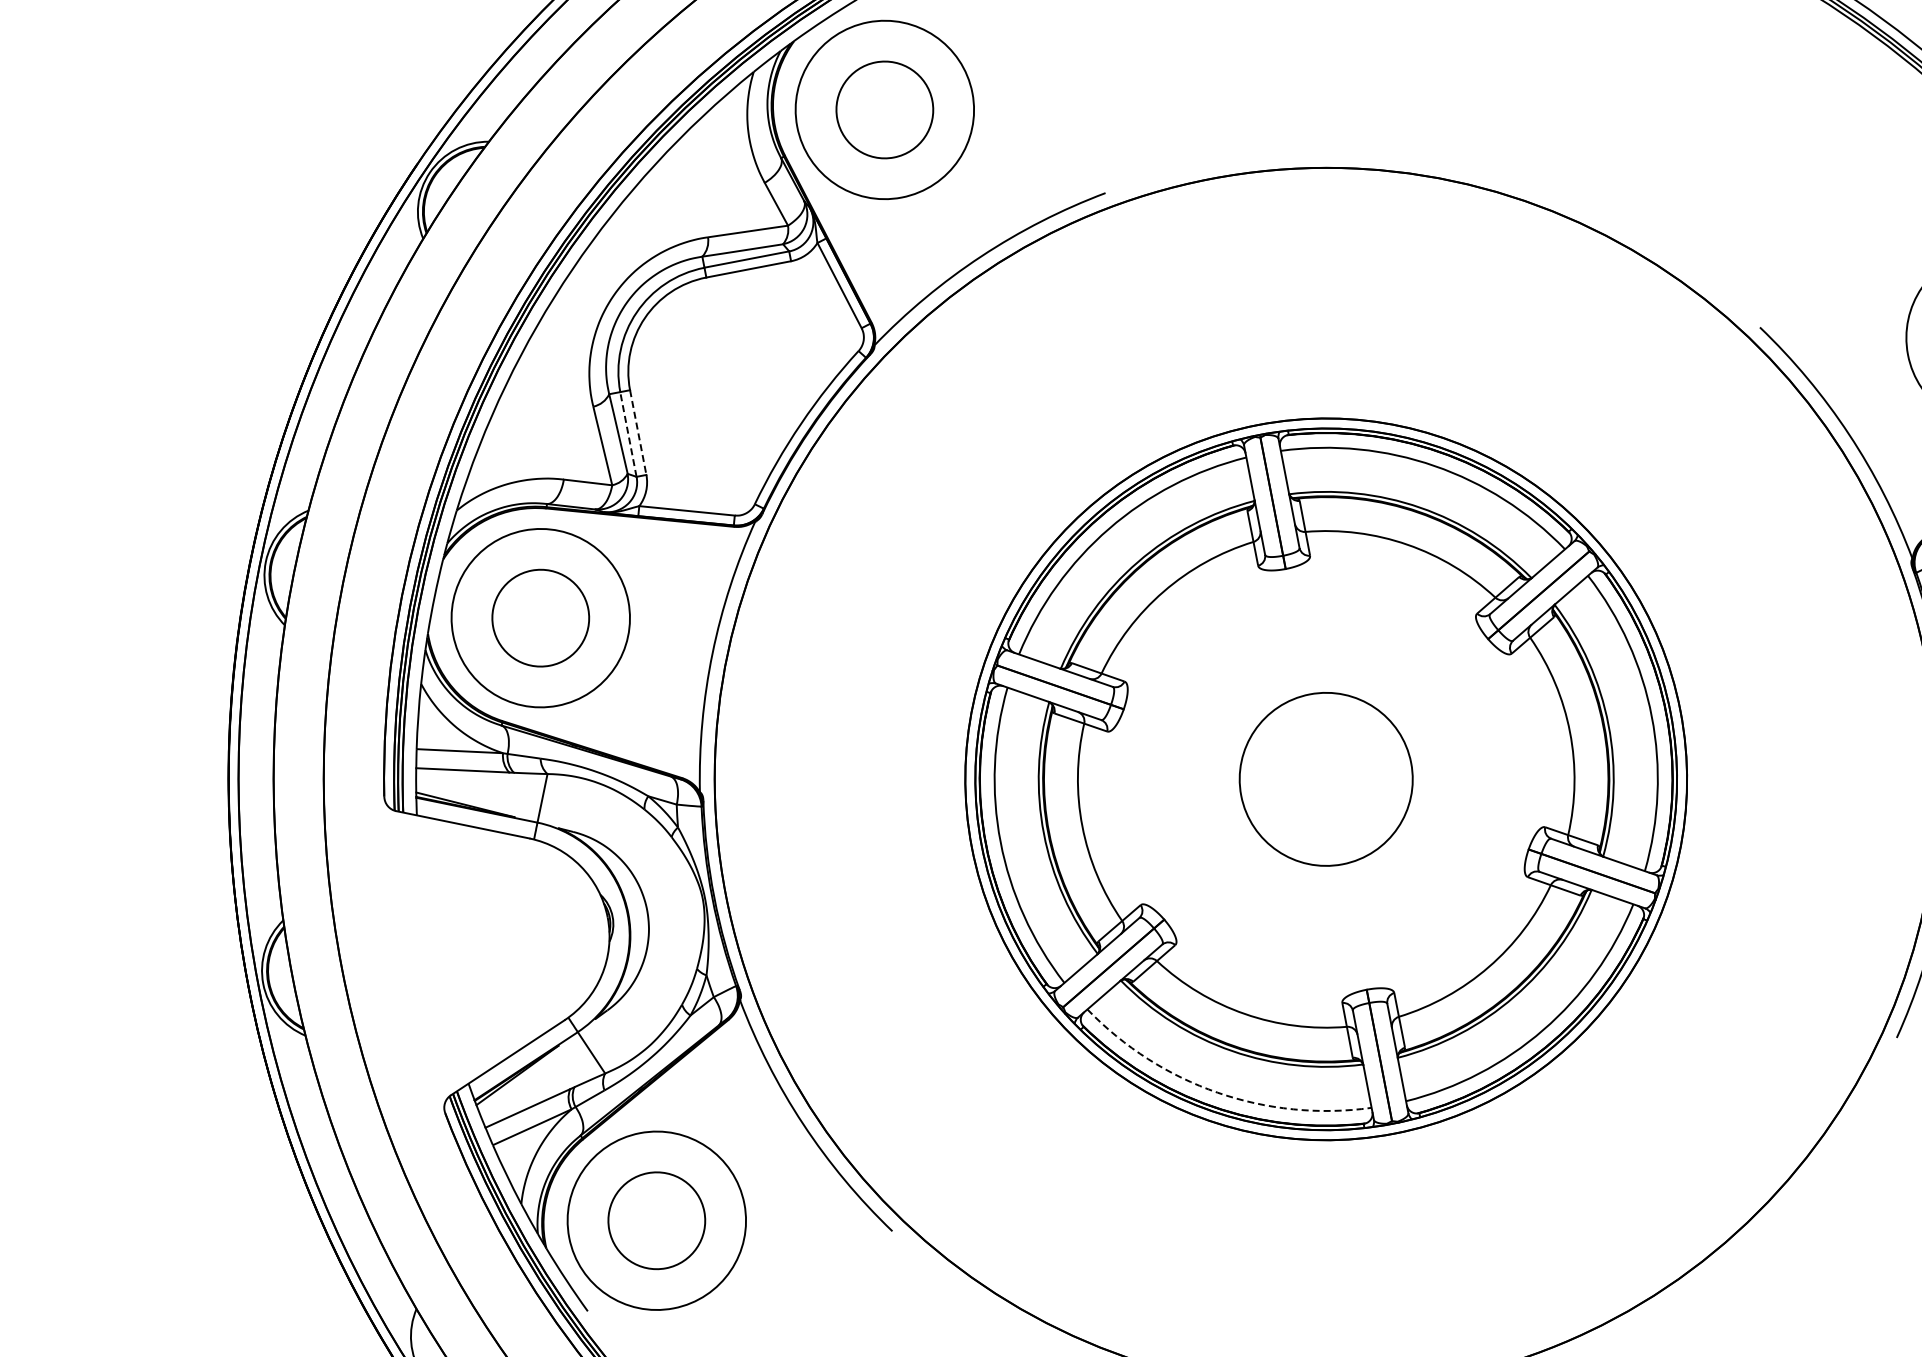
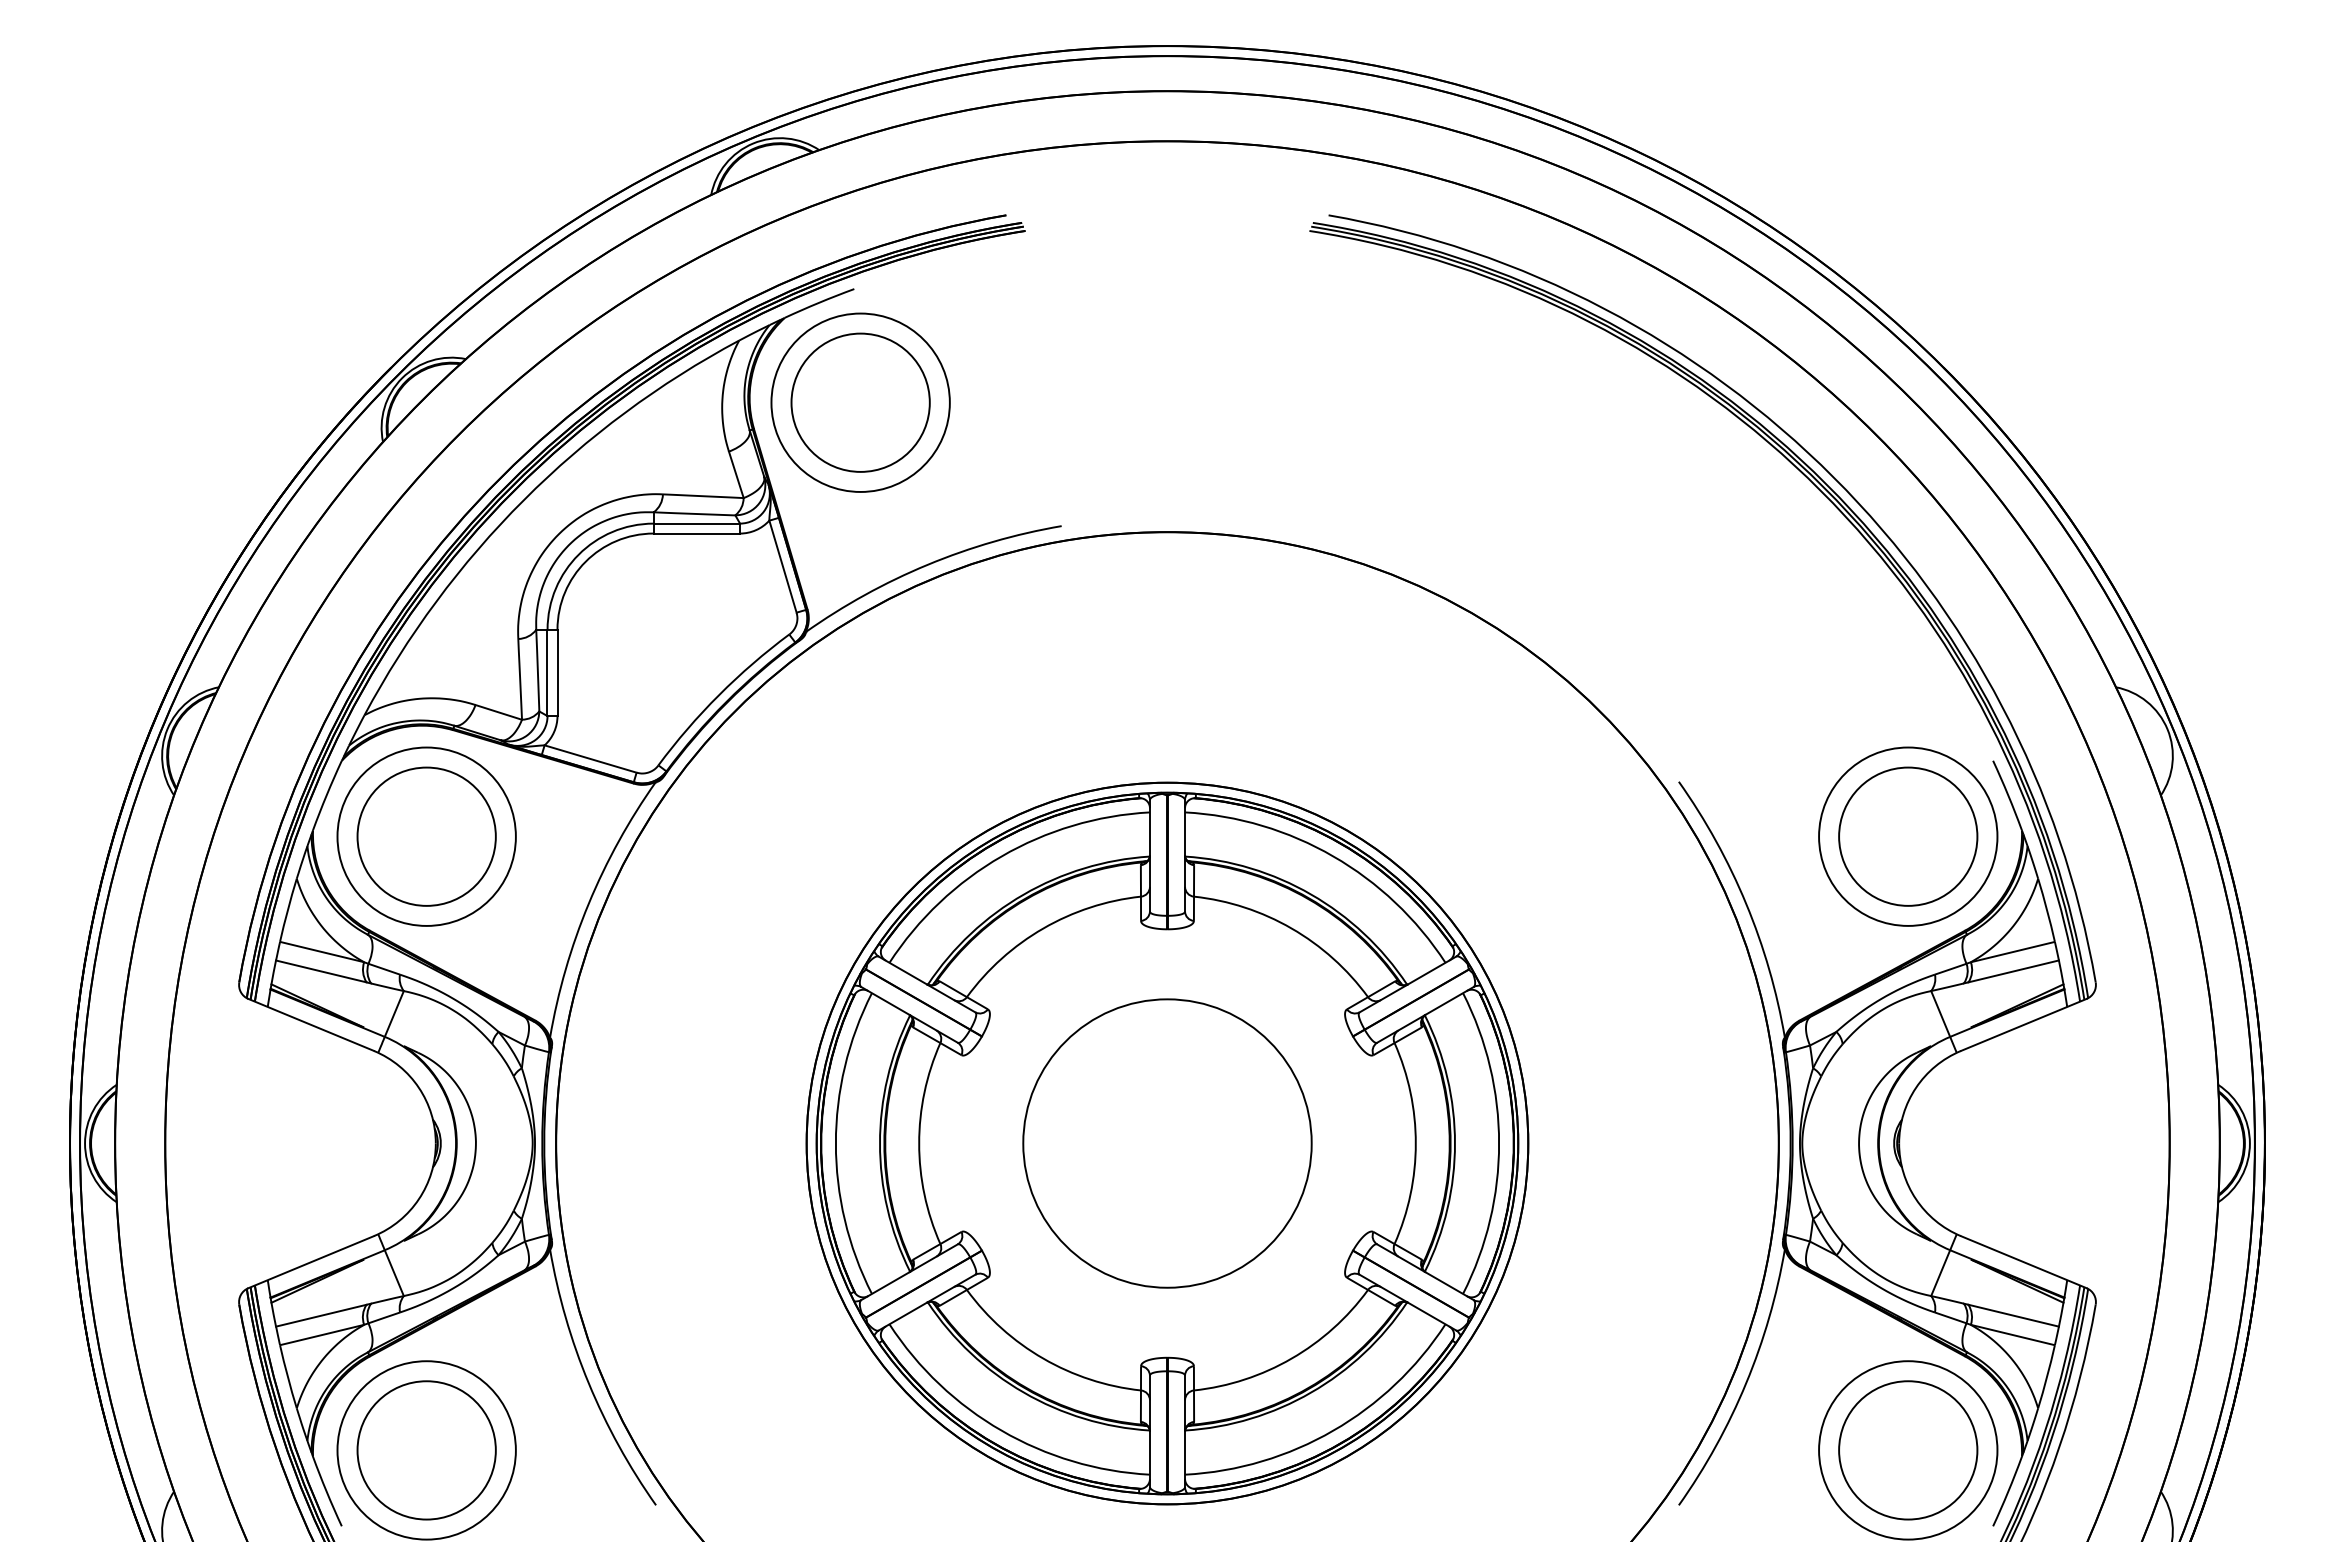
circle: (884, 109) -> (860, 402), size x1.43
line: (638, 433) -> (557, 673), dashed -> solid
line: (628, 434) -> (547, 672), dashed -> solid
circle: (540, 617) -> (426, 836), size x1.43
circle: (1326, 779) -> (1167, 1143), size x1.67
arc: (1217, 1092) -> (1001, 1430), dashed -> solid
circle: (656, 1220) -> (426, 1450), size x1.43

